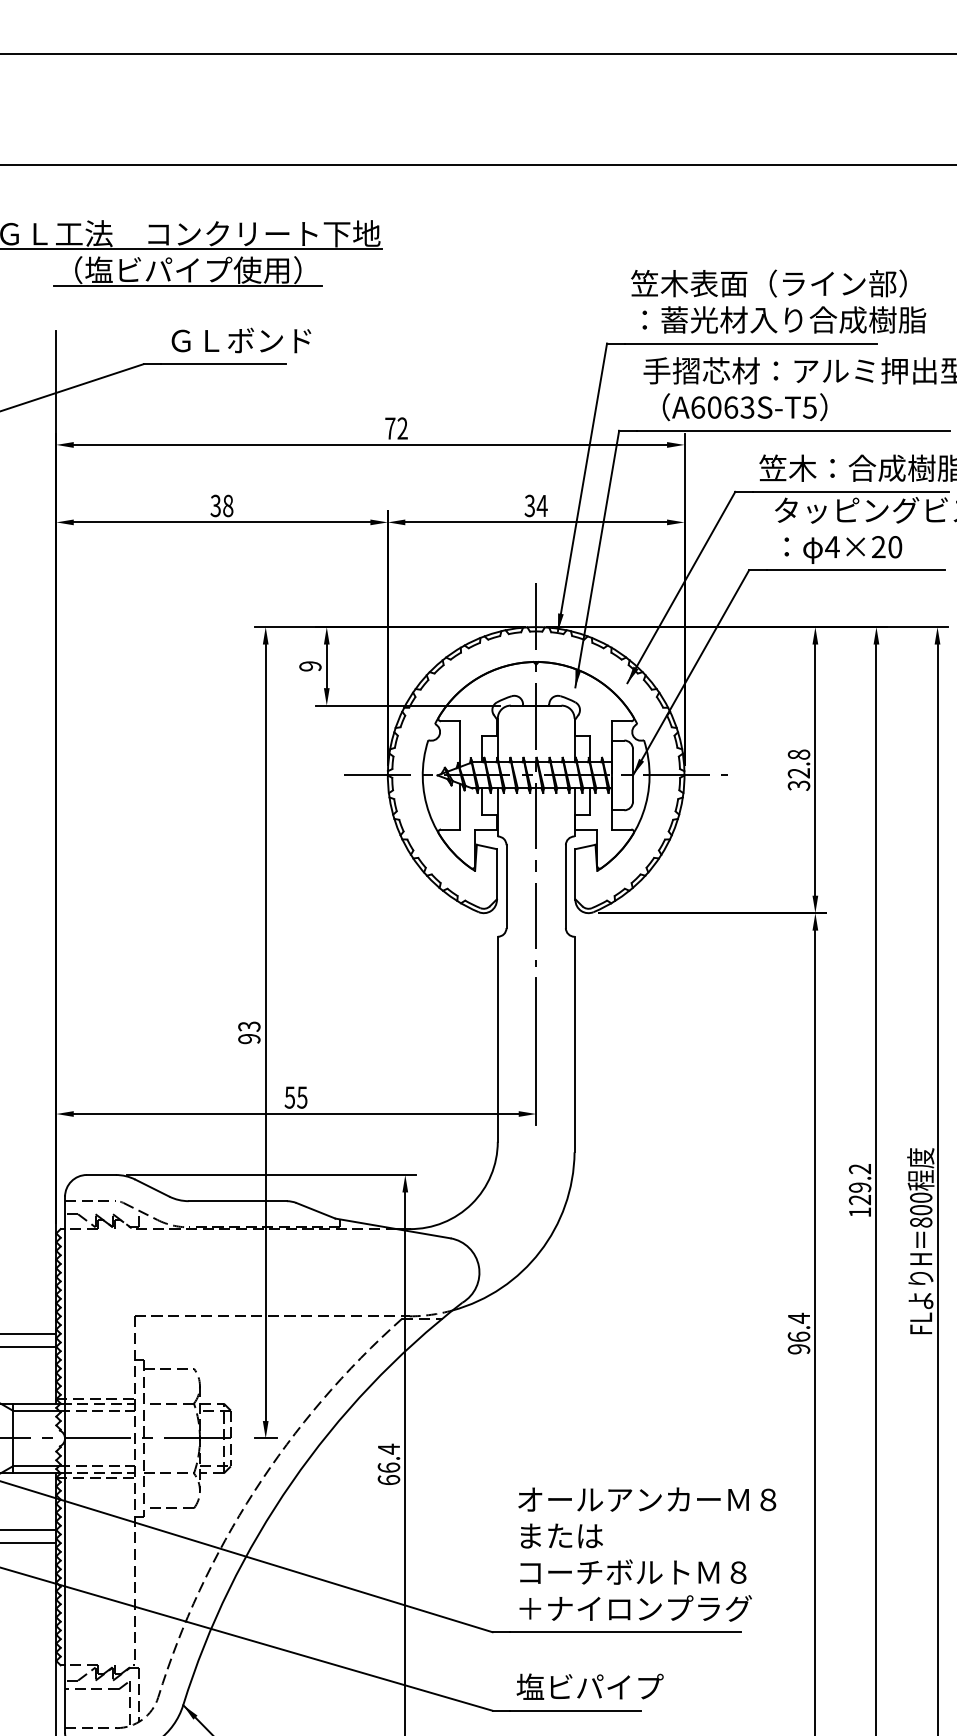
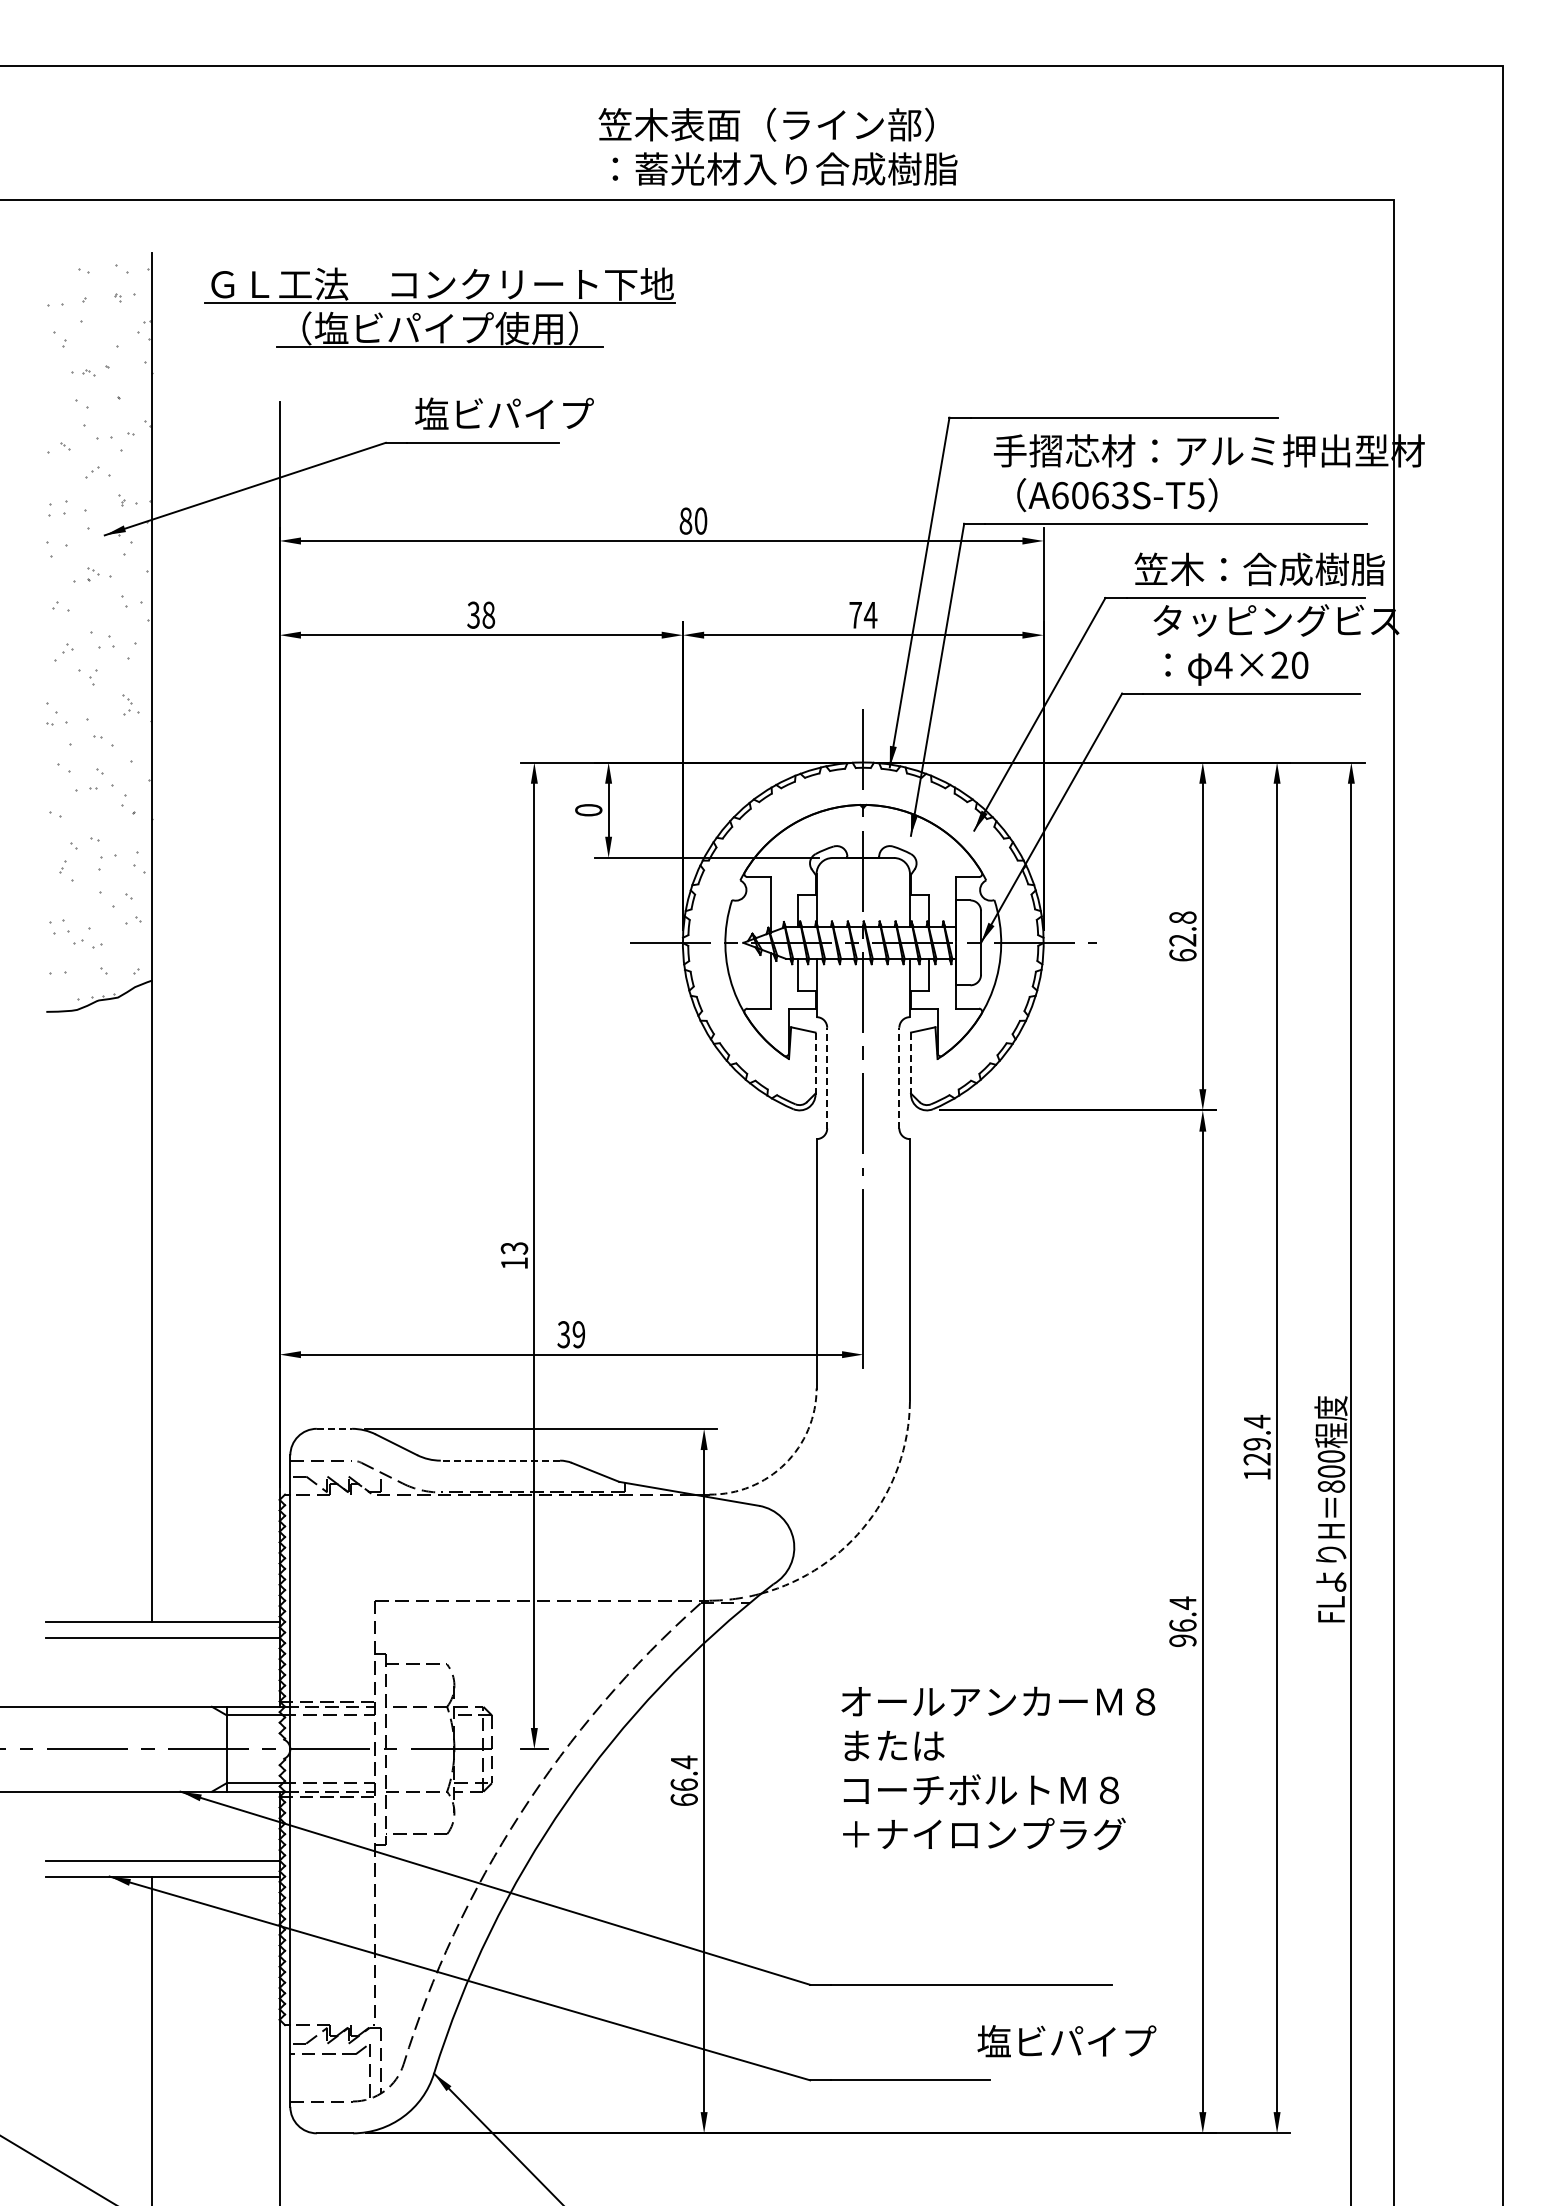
text: (778, 301) -> (777, 146), moved
text: (241, 340) -> (504, 413), ＧＬボンド -> 塩ビパイプ
text: (396, 428) -> (693, 520), 72 -> 80
text: (529, 505) -> (855, 614), 34 -> 74
text: (310, 666) -> (588, 810), 9 -> 0
text: (798, 785) -> (1182, 955), 32.8 -> 62.8
line: (496, 874) -> (815, 1063), solid -> dashed
line: (575, 874) -> (911, 1063), solid -> dashed
line: (506, 886) -> (827, 1077), solid -> dashed
line: (565, 886) -> (899, 1077), solid -> dashed
text: (249, 1039) -> (514, 1263), 93 -> 13
text: (296, 1097) -> (571, 1334), 55 -> 39
text: (859, 1168) -> (1256, 1421), 129.2 -> 129.4
line: (101, 1174) -> (334, 1428), solid -> dashed
line: (237, 1201) -> (500, 1460), solid -> dashed
arc: (472, 1203) -> (785, 1463), solid -> dashed
arc: (539, 1252) -> (867, 1522), solid -> dashed
text: (647, 1554) -> (998, 1768), moved
text: (589, 1687) -> (1066, 2041), moved

